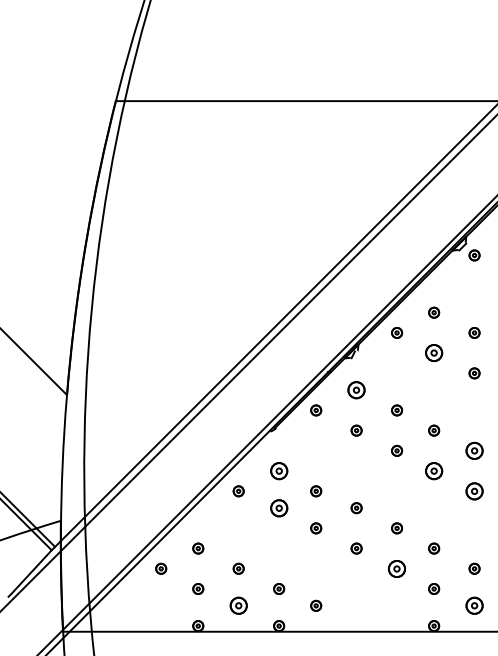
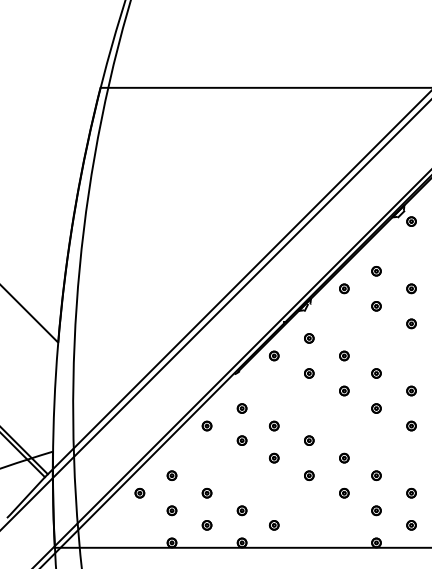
part: (434, 353) -> (376, 306), size x0.62
part: (356, 390) -> (309, 338), size x0.62
part: (474, 450) -> (411, 390), size x0.62
part: (278, 471) -> (241, 408), size x0.62
part: (434, 471) -> (376, 408), size x0.62
part: (474, 490) -> (411, 425), size x0.62
part: (278, 507) -> (241, 440), size x0.62
part: (397, 567) -> (344, 492), size x0.62
part: (238, 606) -> (206, 525), size x0.62
part: (474, 606) -> (411, 525), size x0.62

